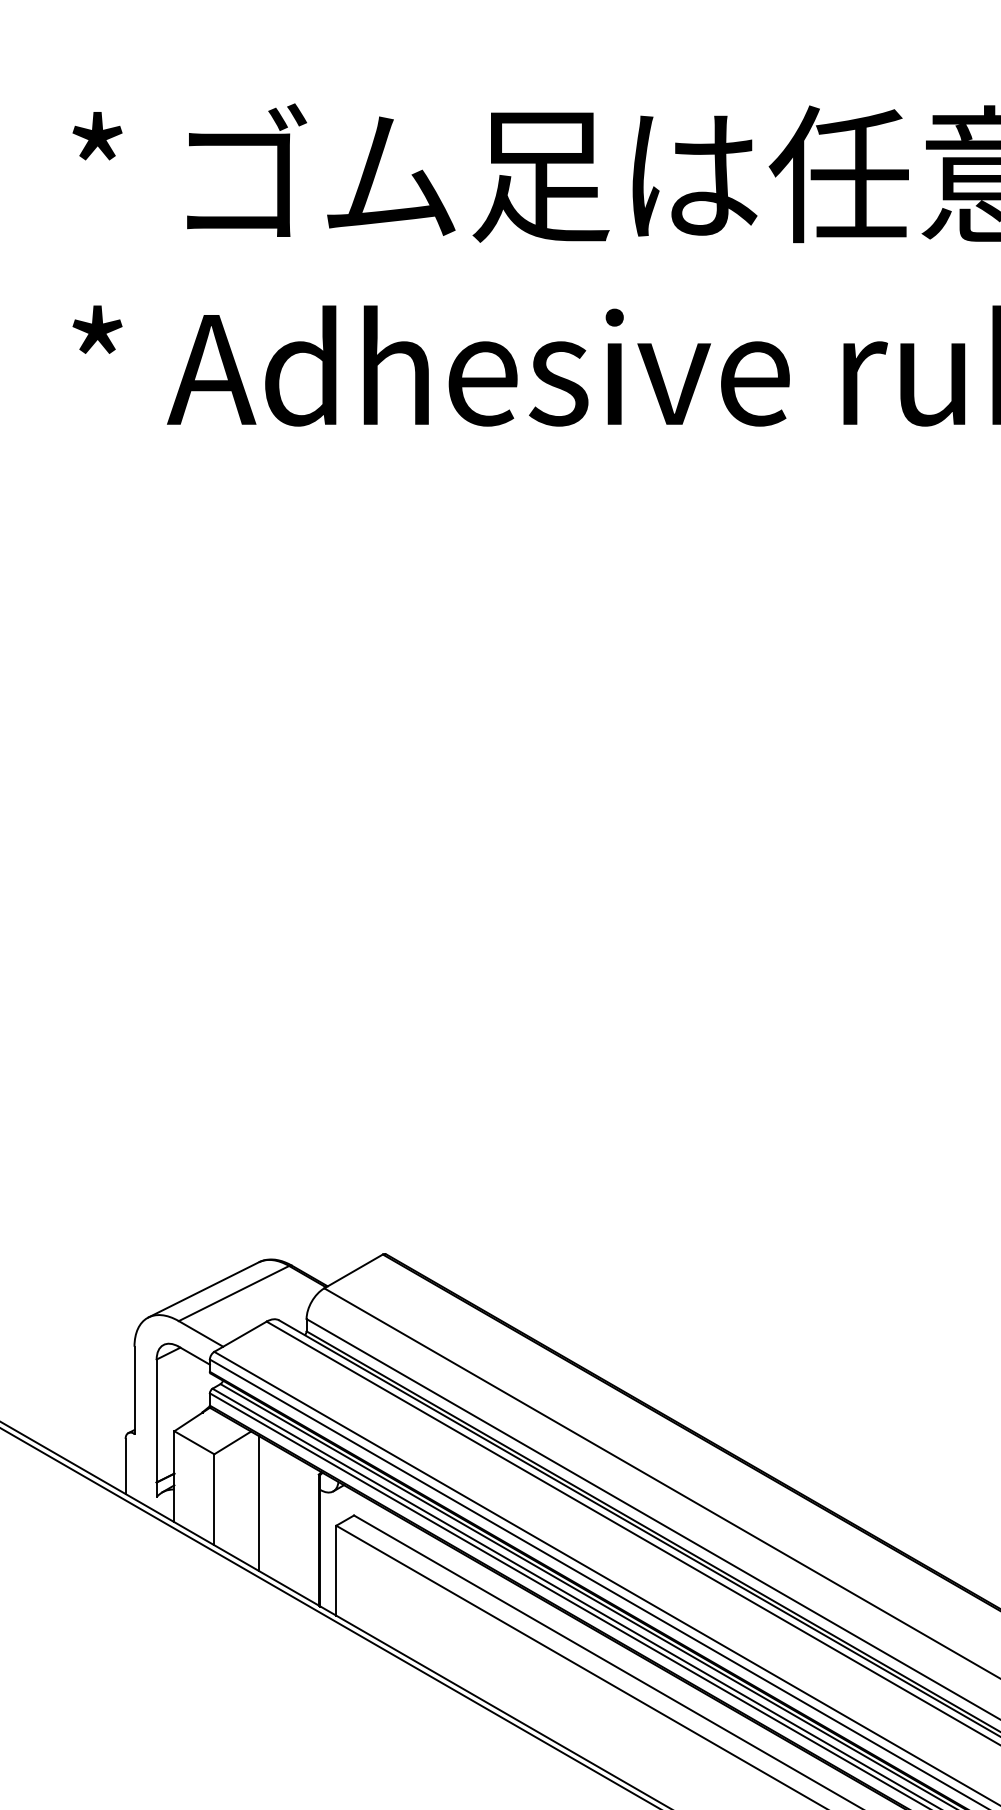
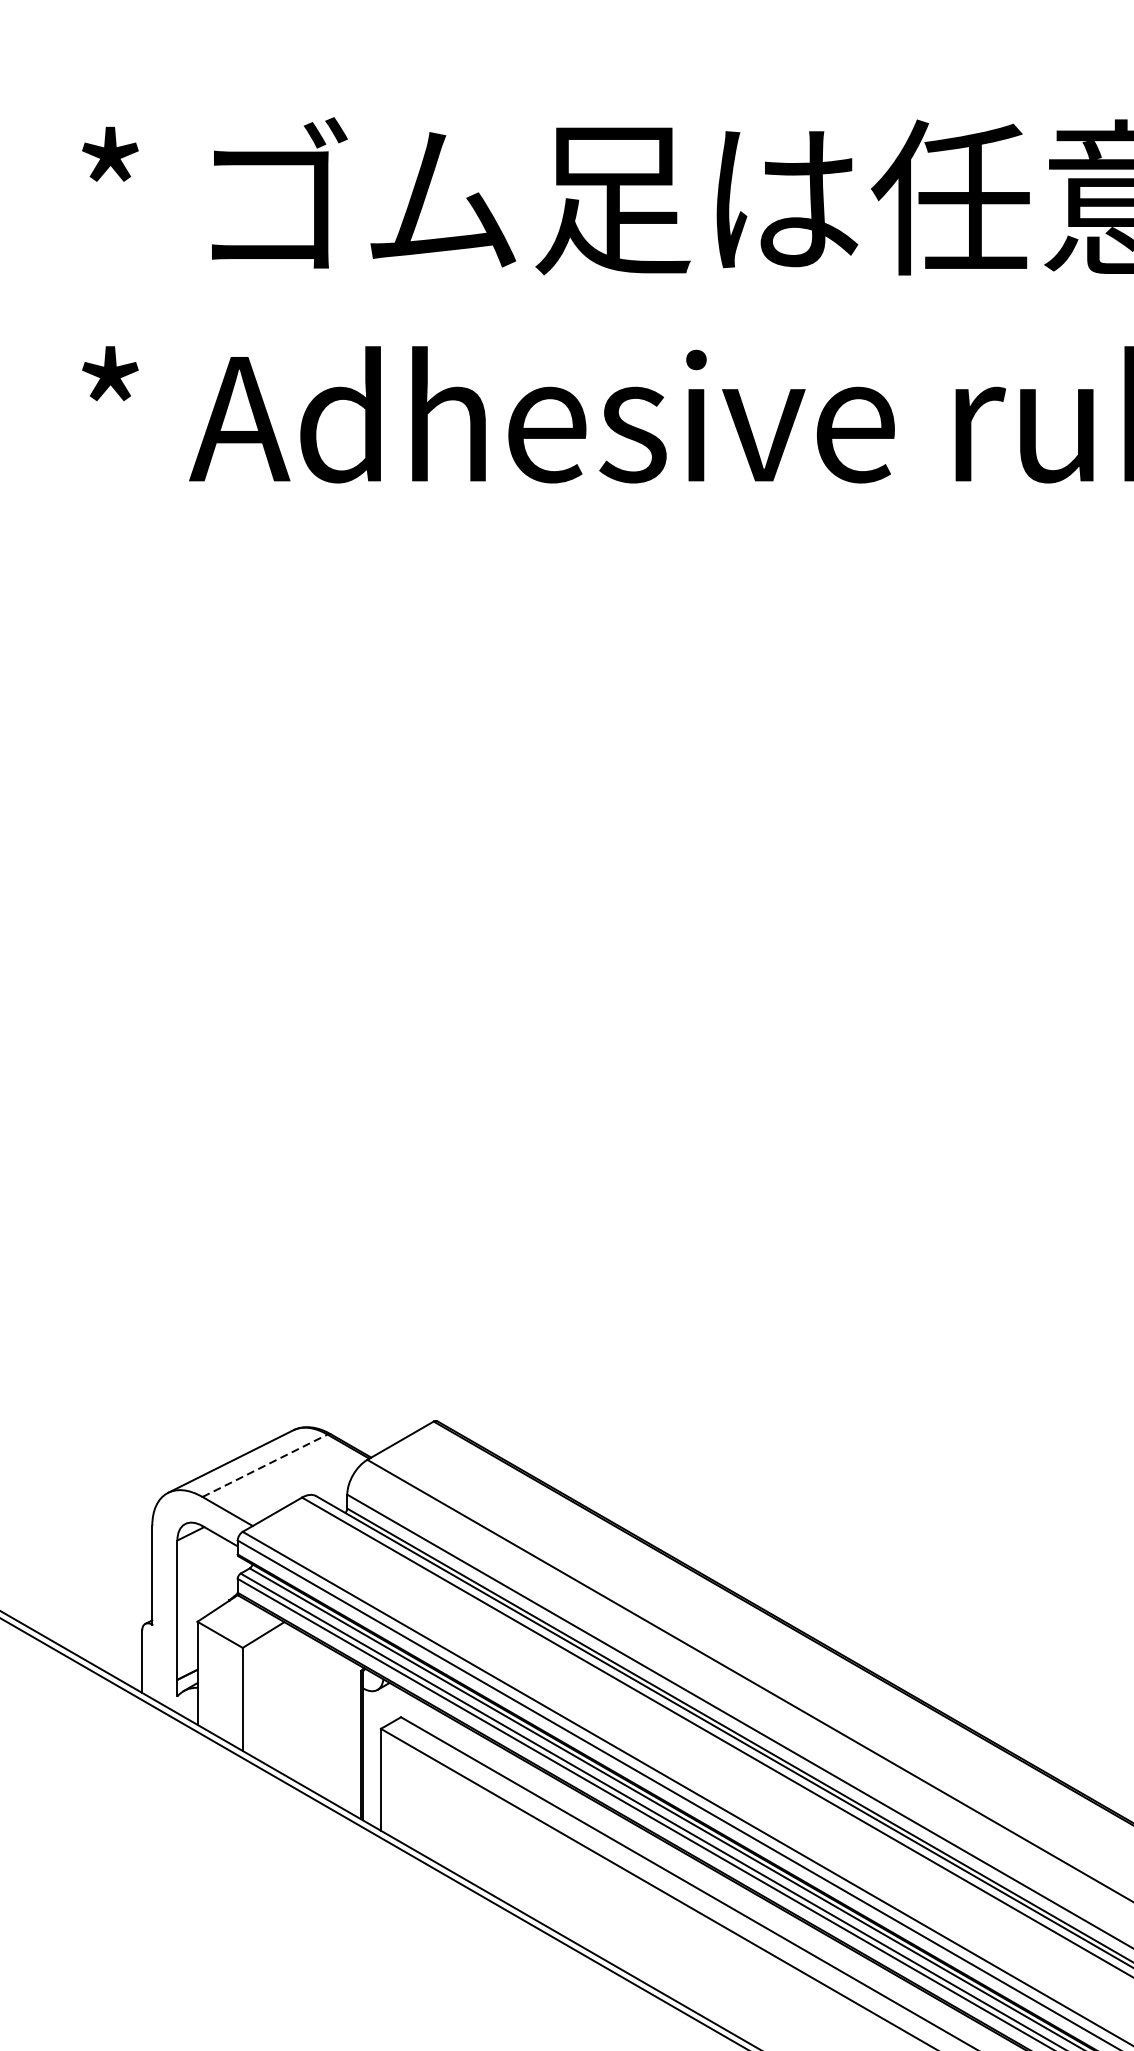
line: (234, 1293) -> (265, 1465), solid -> dashed
line: (258, 1502) -> (292, 1702), removed

